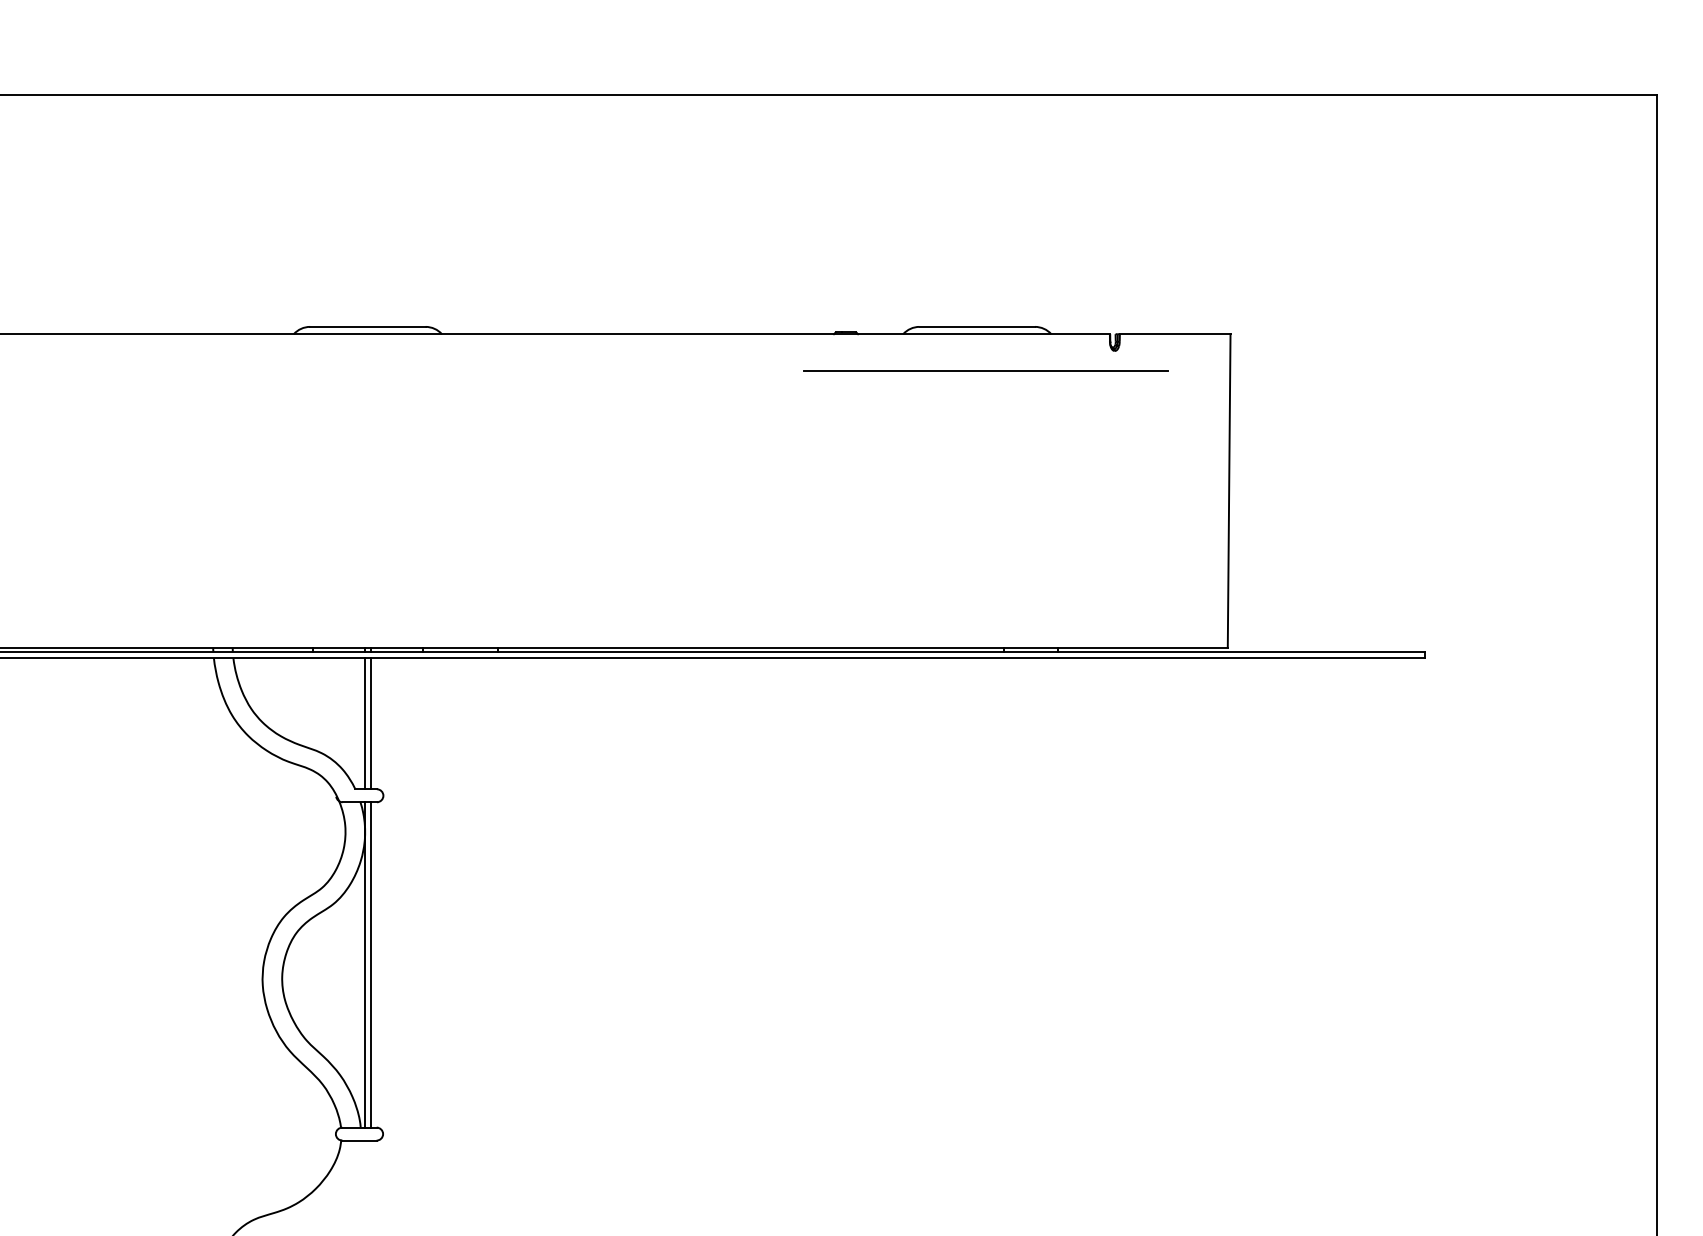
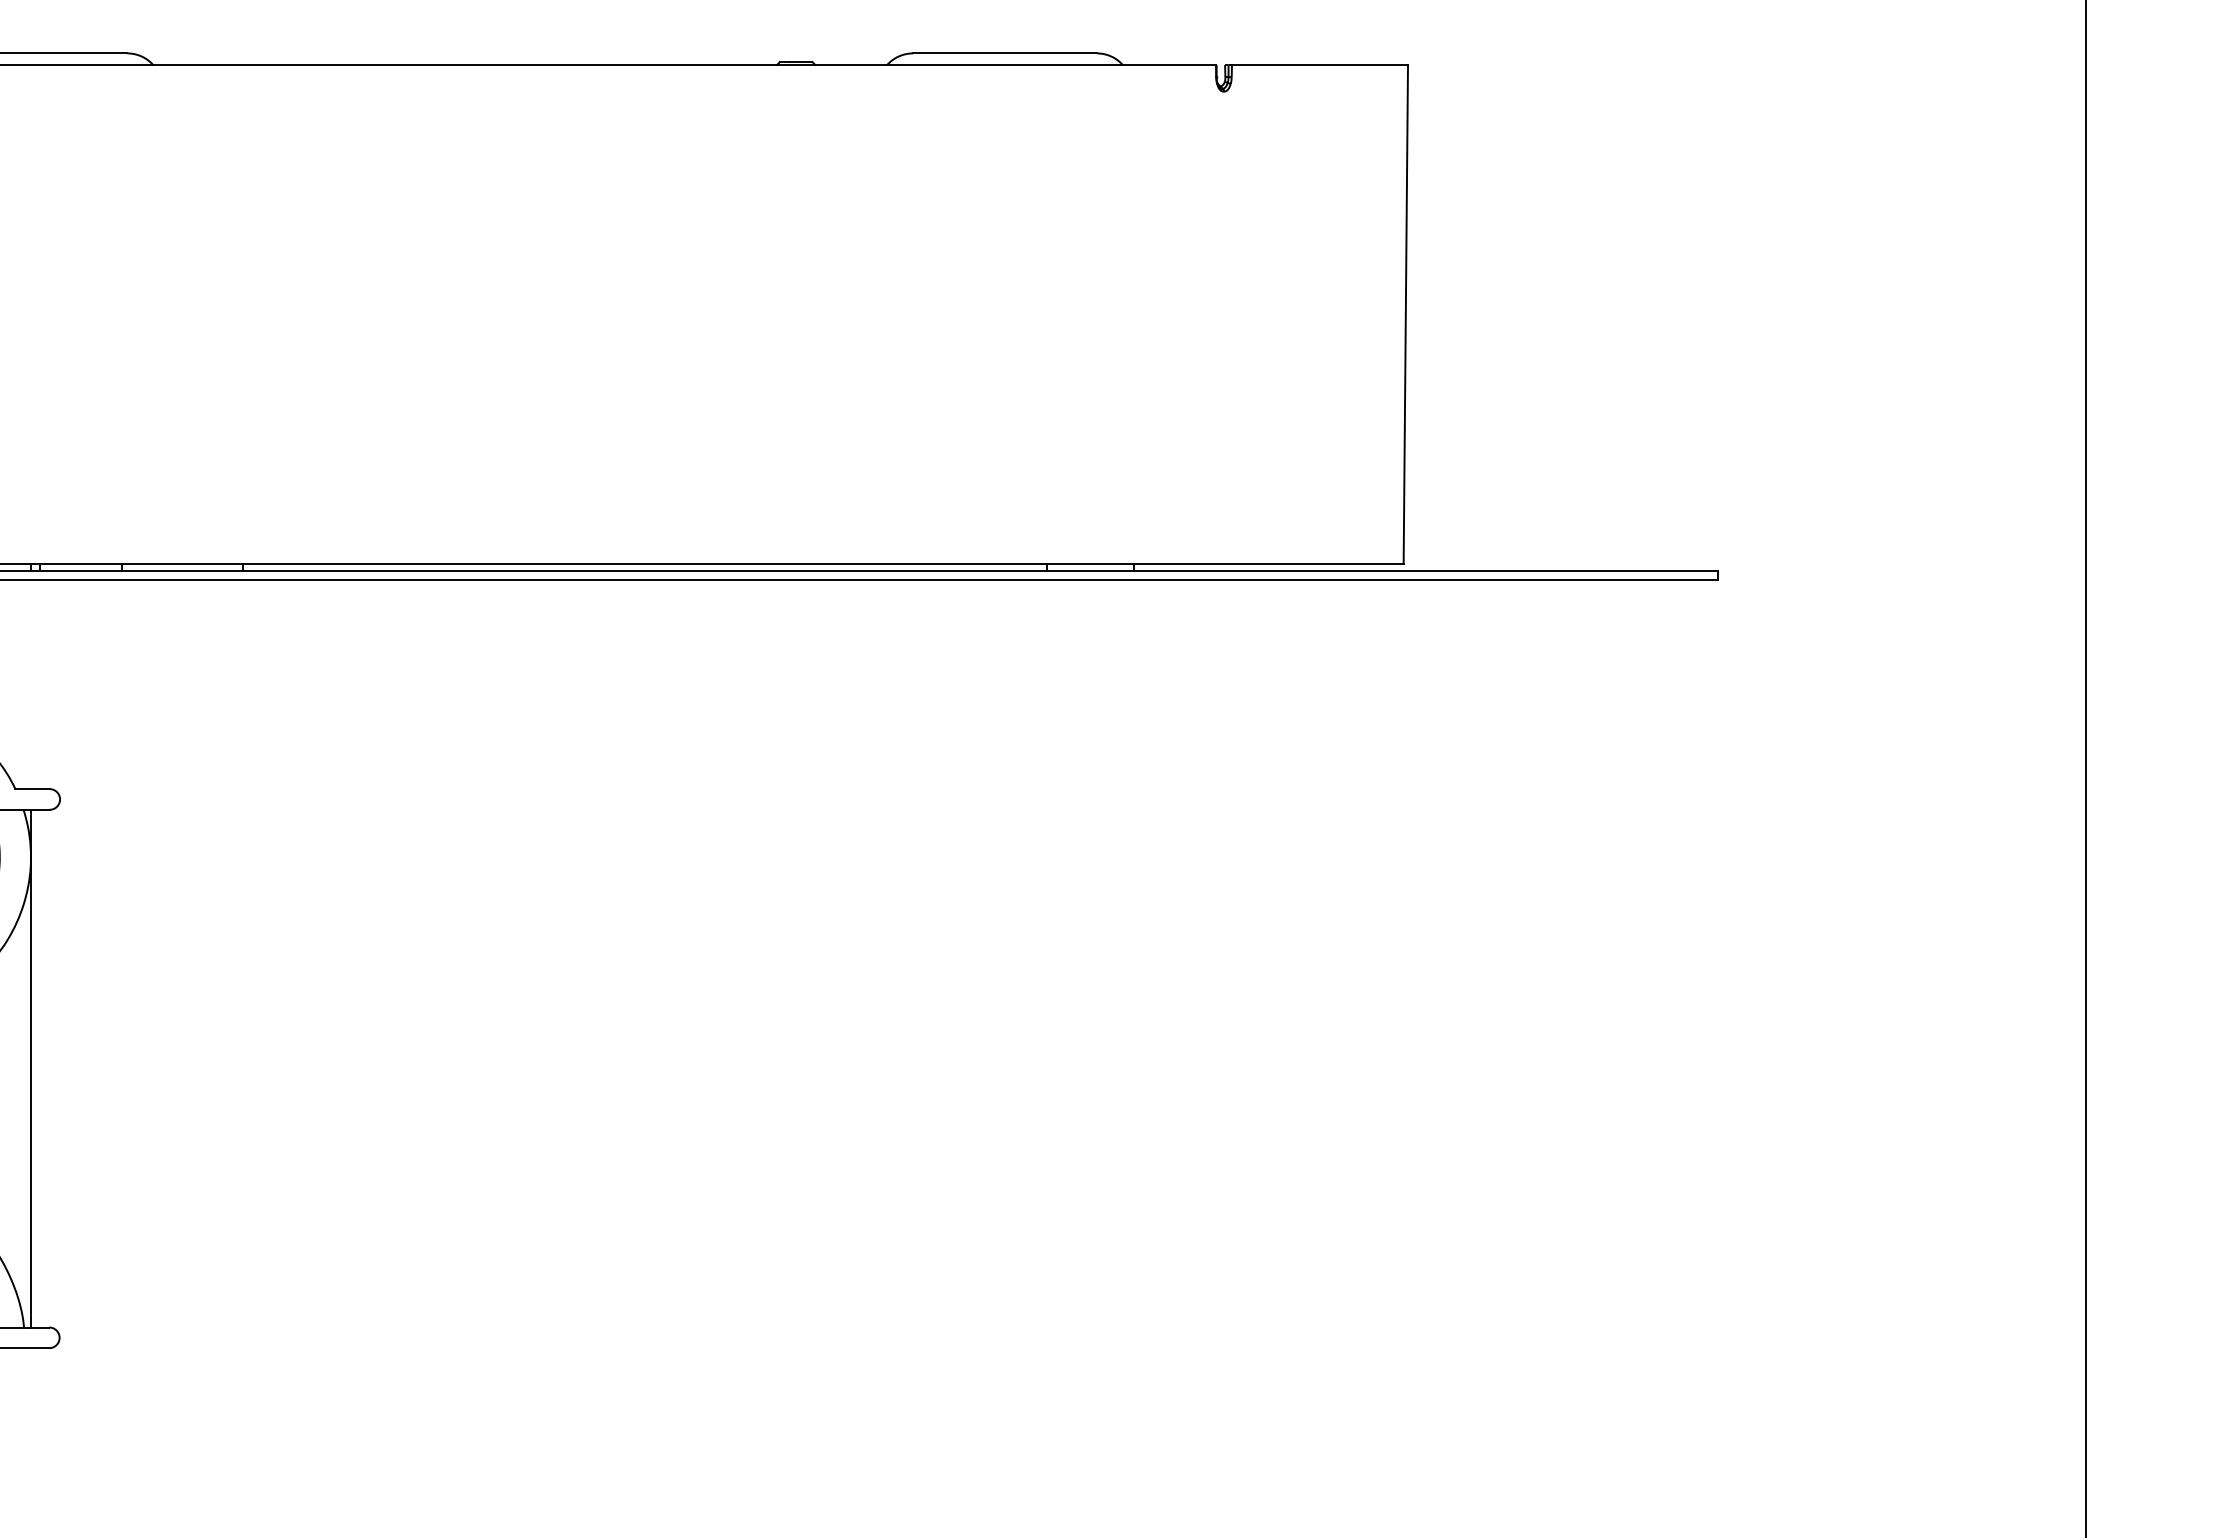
line: (985, 370) -> (1018, 122), removed
line: (364, 723) -> (29, 684), removed
line: (370, 723) -> (39, 684), removed
line: (370, 964) -> (39, 1067), removed

